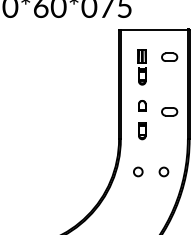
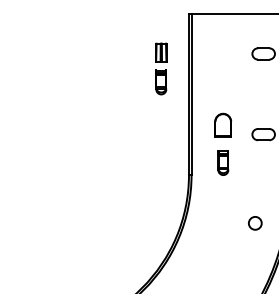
part: (141, 67) -> (160, 69), moved
part: (142, 105) -> (223, 125), size x1.6
circle: (138, 171) -> (217, 222), removed

